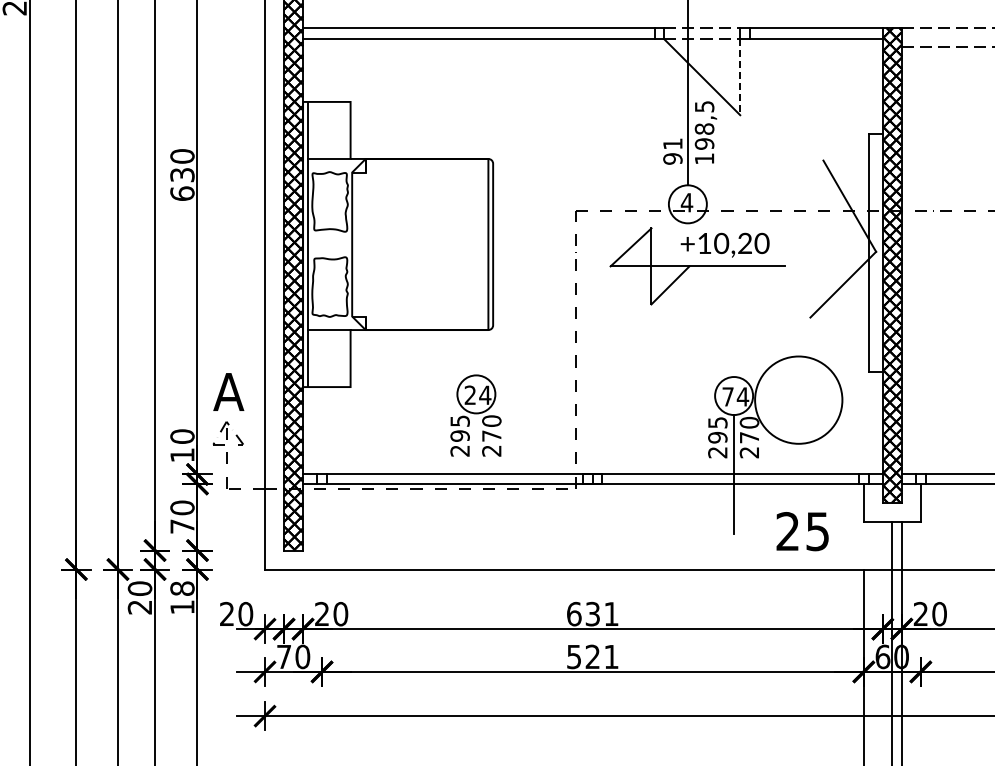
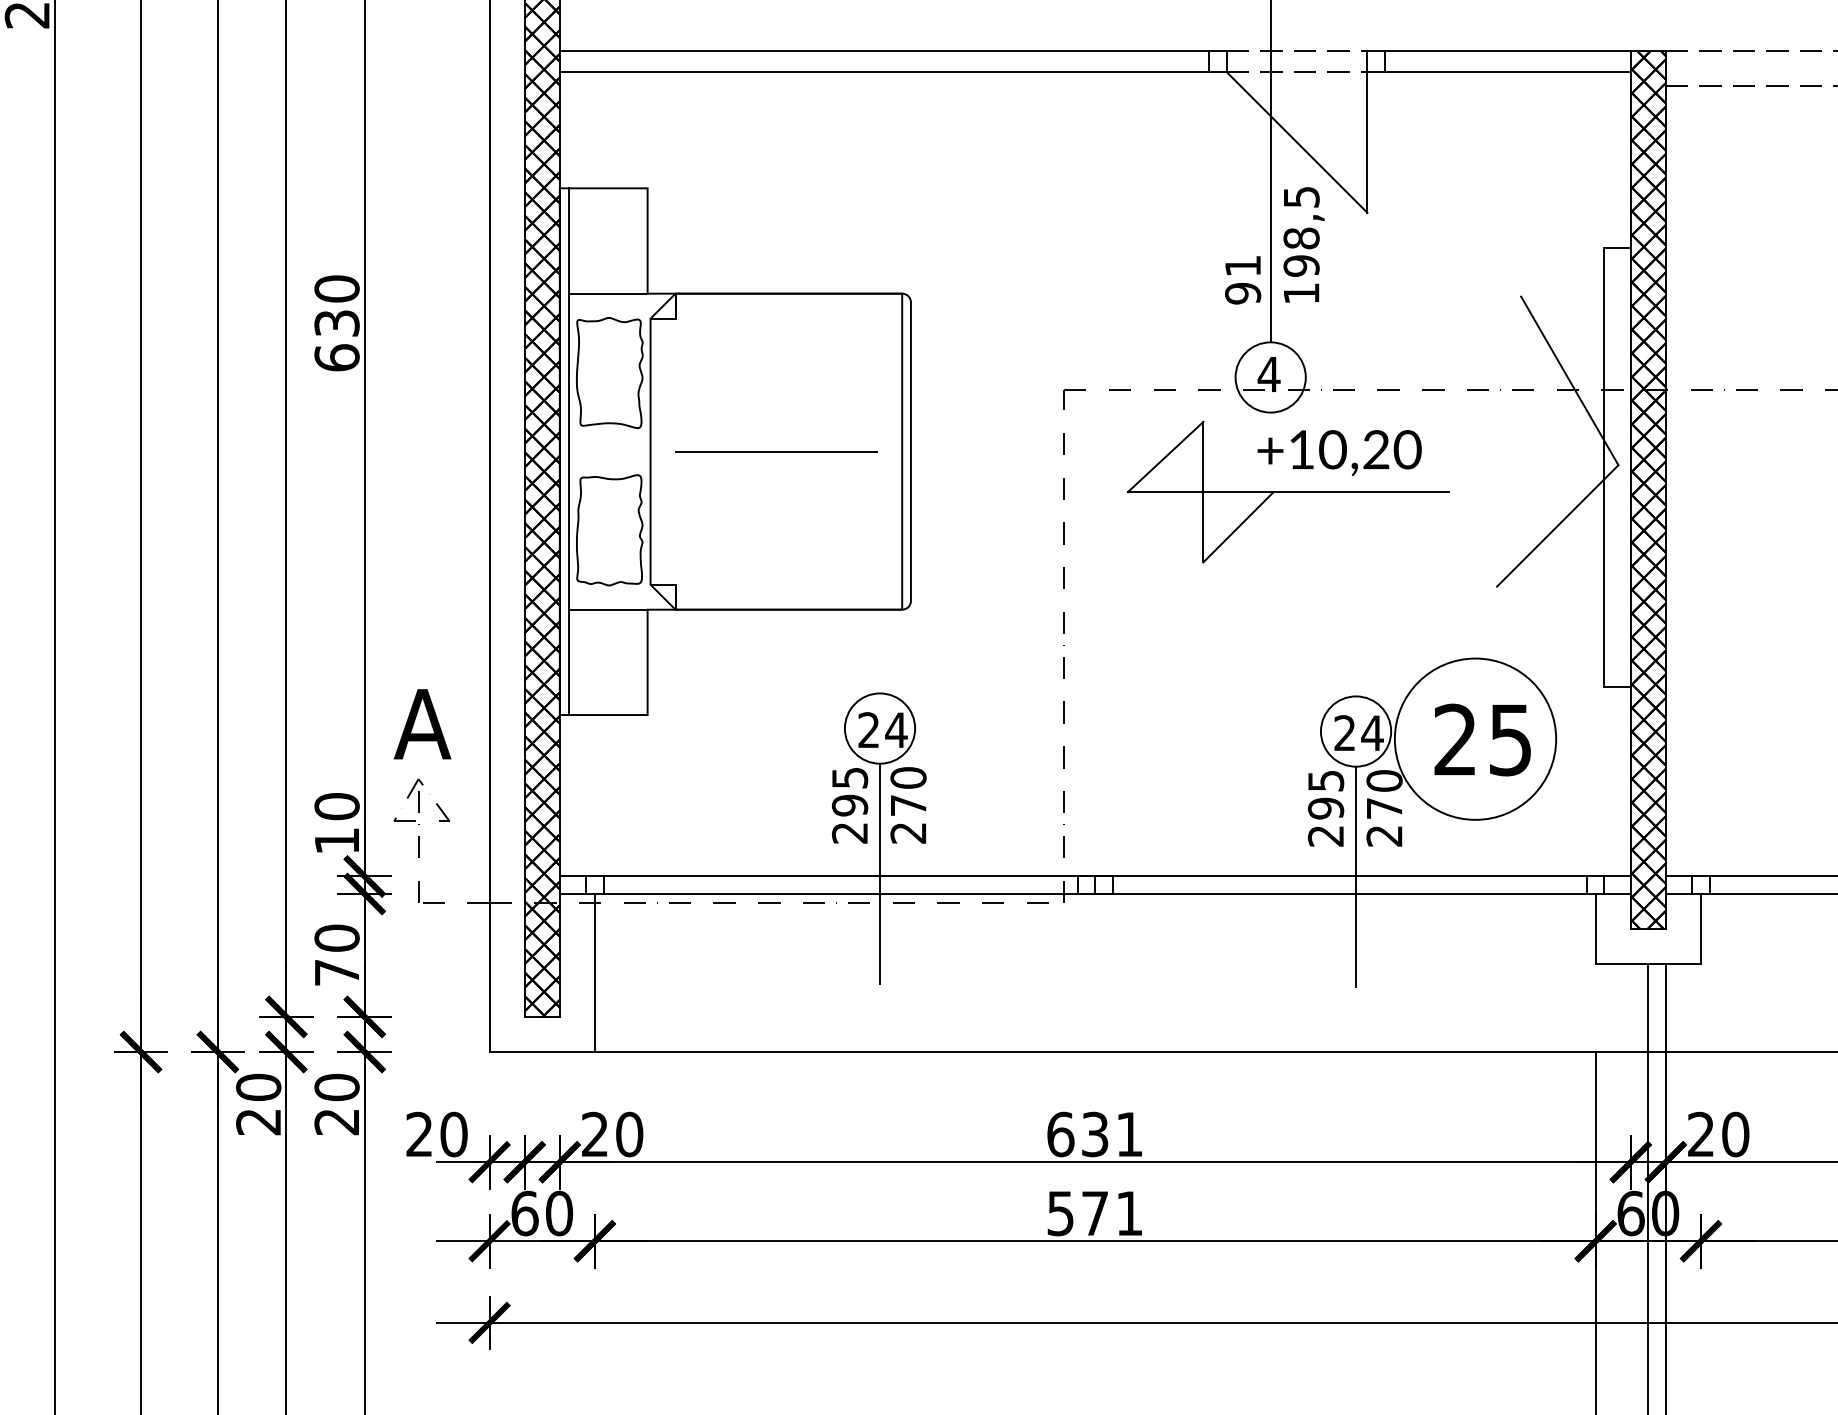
line: (740, 77) -> (1367, 143), dashed -> solid
line: (419, 244) -> (774, 451), added
text: (727, 396) -> (1343, 732), 74 -> 24
line: (476, 472) -> (880, 872), added
line: (322, 526) -> (595, 972), added
text: (802, 531) -> (1482, 739), moved
text: (182, 597) -> (337, 1103), 18 -> 20
text: (284, 656) -> (525, 1212), 70 -> 60
text: (592, 656) -> (1094, 1212), 521 -> 571

